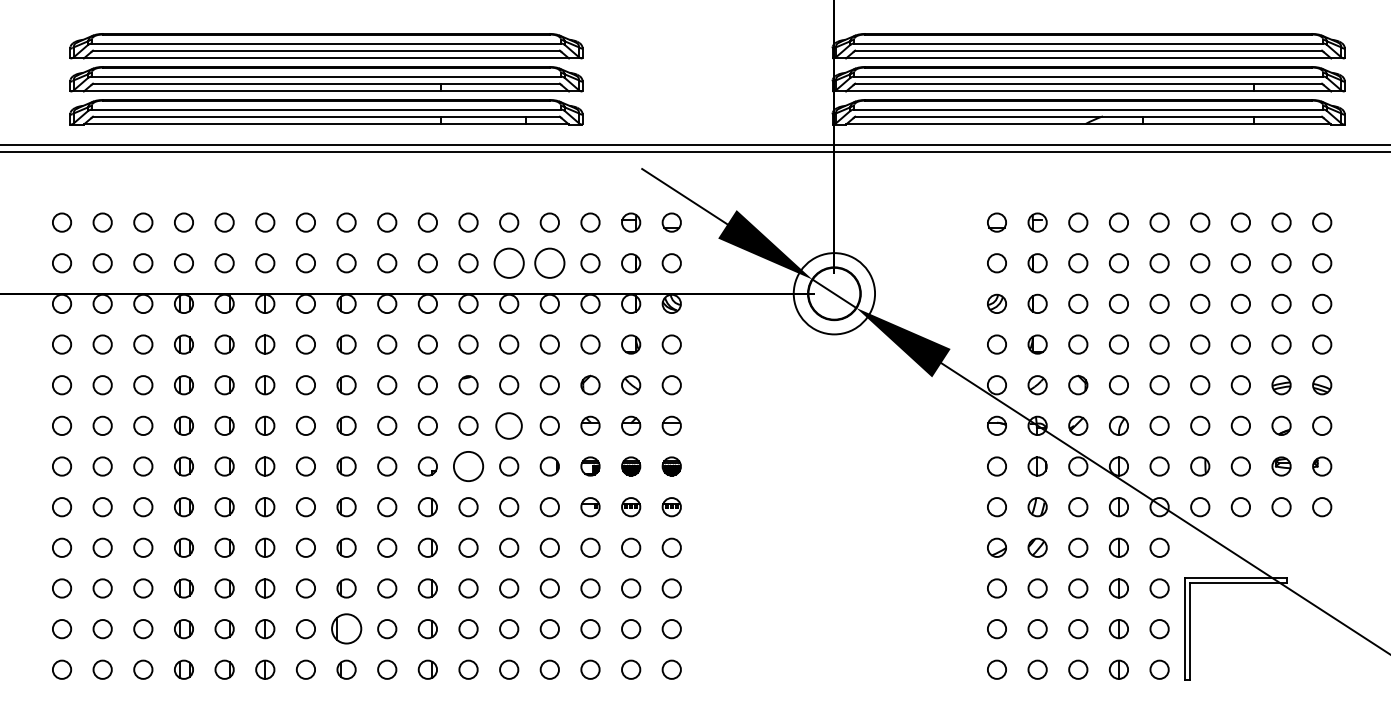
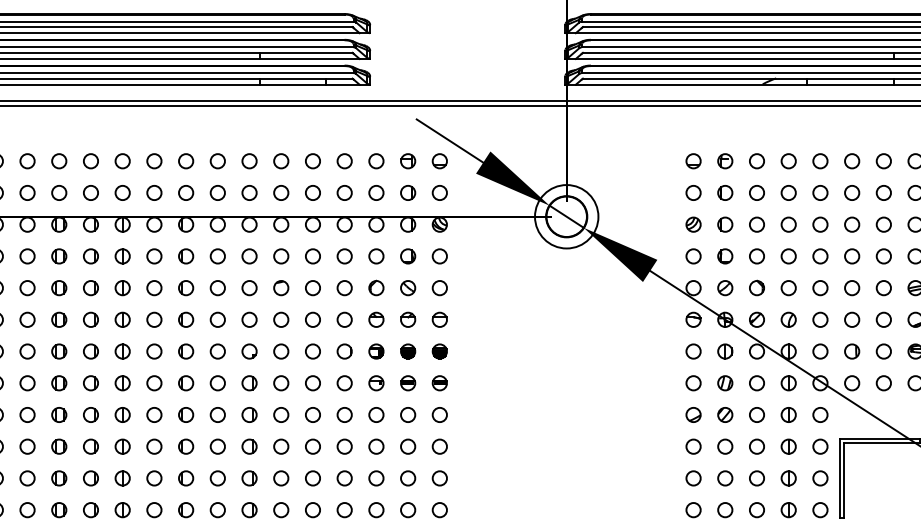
circle: (509, 263) -> (313, 193), size x0.62
circle: (549, 263) -> (344, 193), size x0.62
circle: (509, 425) -> (313, 319), size x0.71
circle: (468, 466) -> (281, 351), size x0.62
part: (346, 629) -> (186, 478), size x0.62

